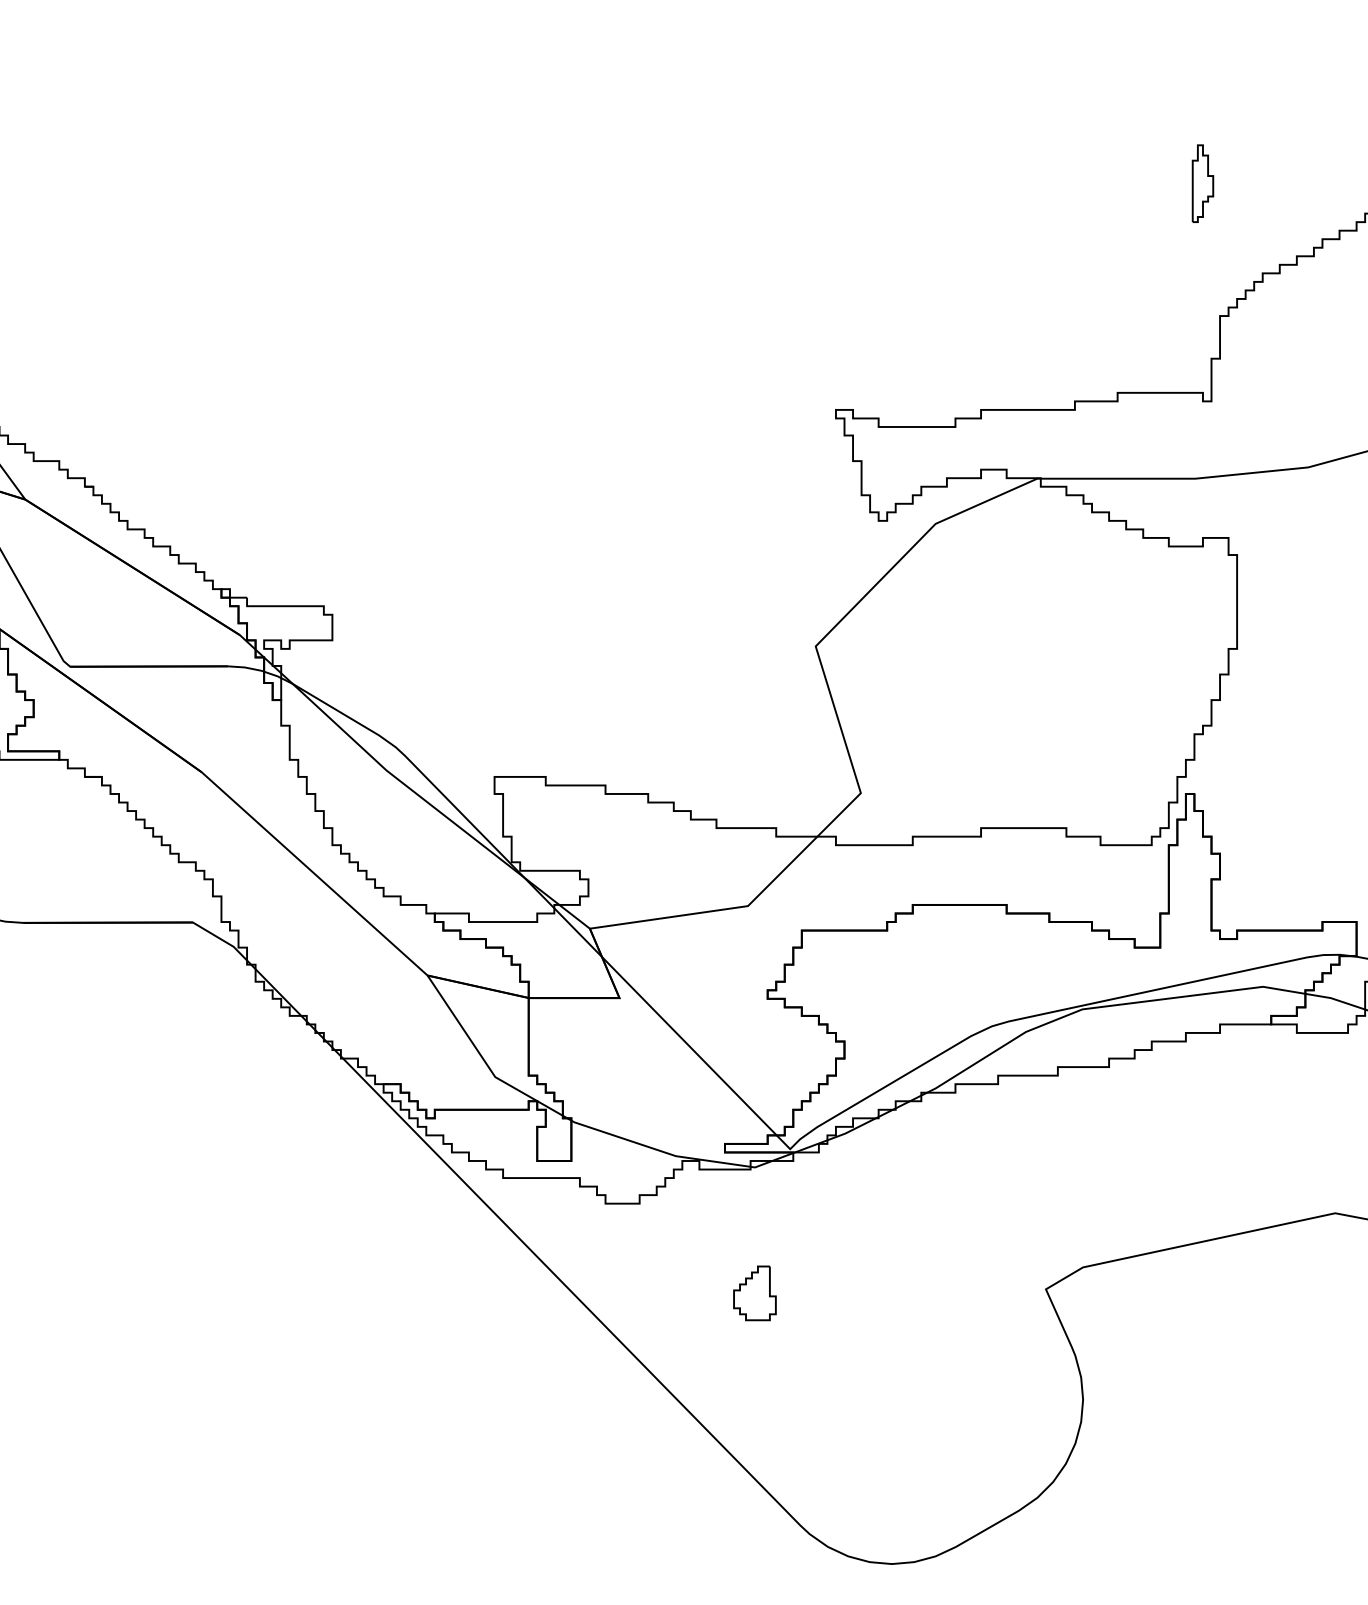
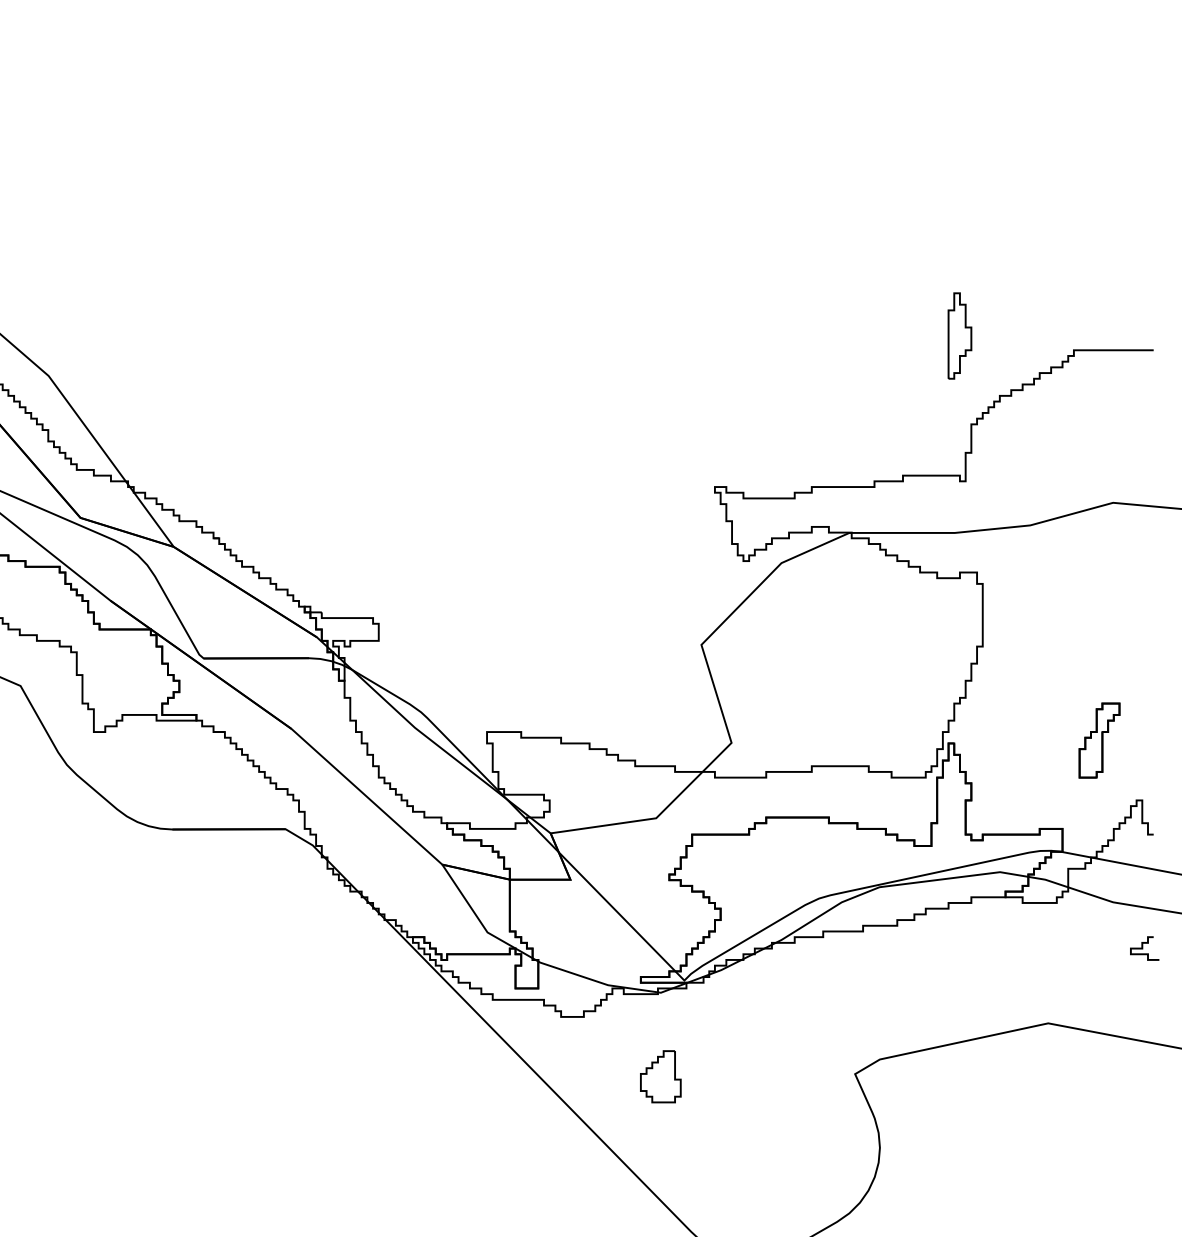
part: (1202, 182) -> (959, 335), size x1.67
part: (754, 1292) -> (660, 1076), size x1.43

